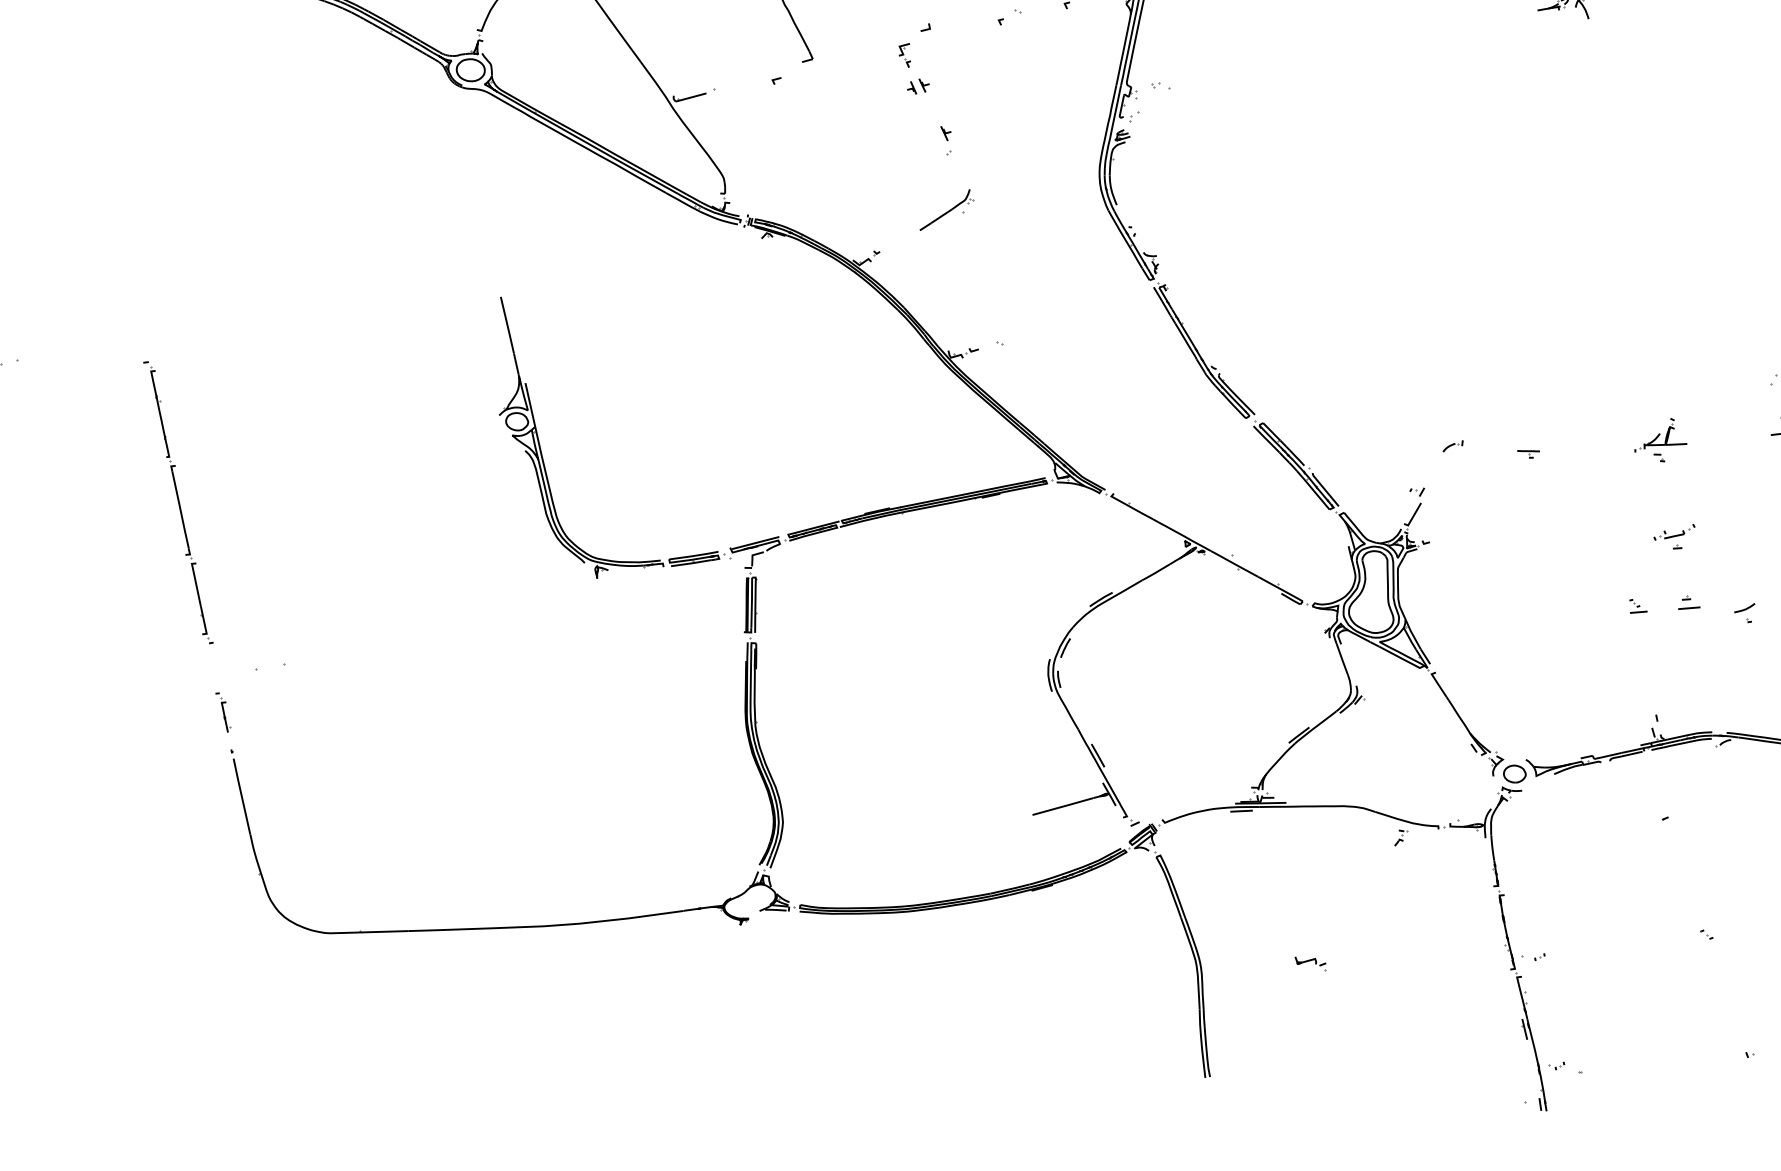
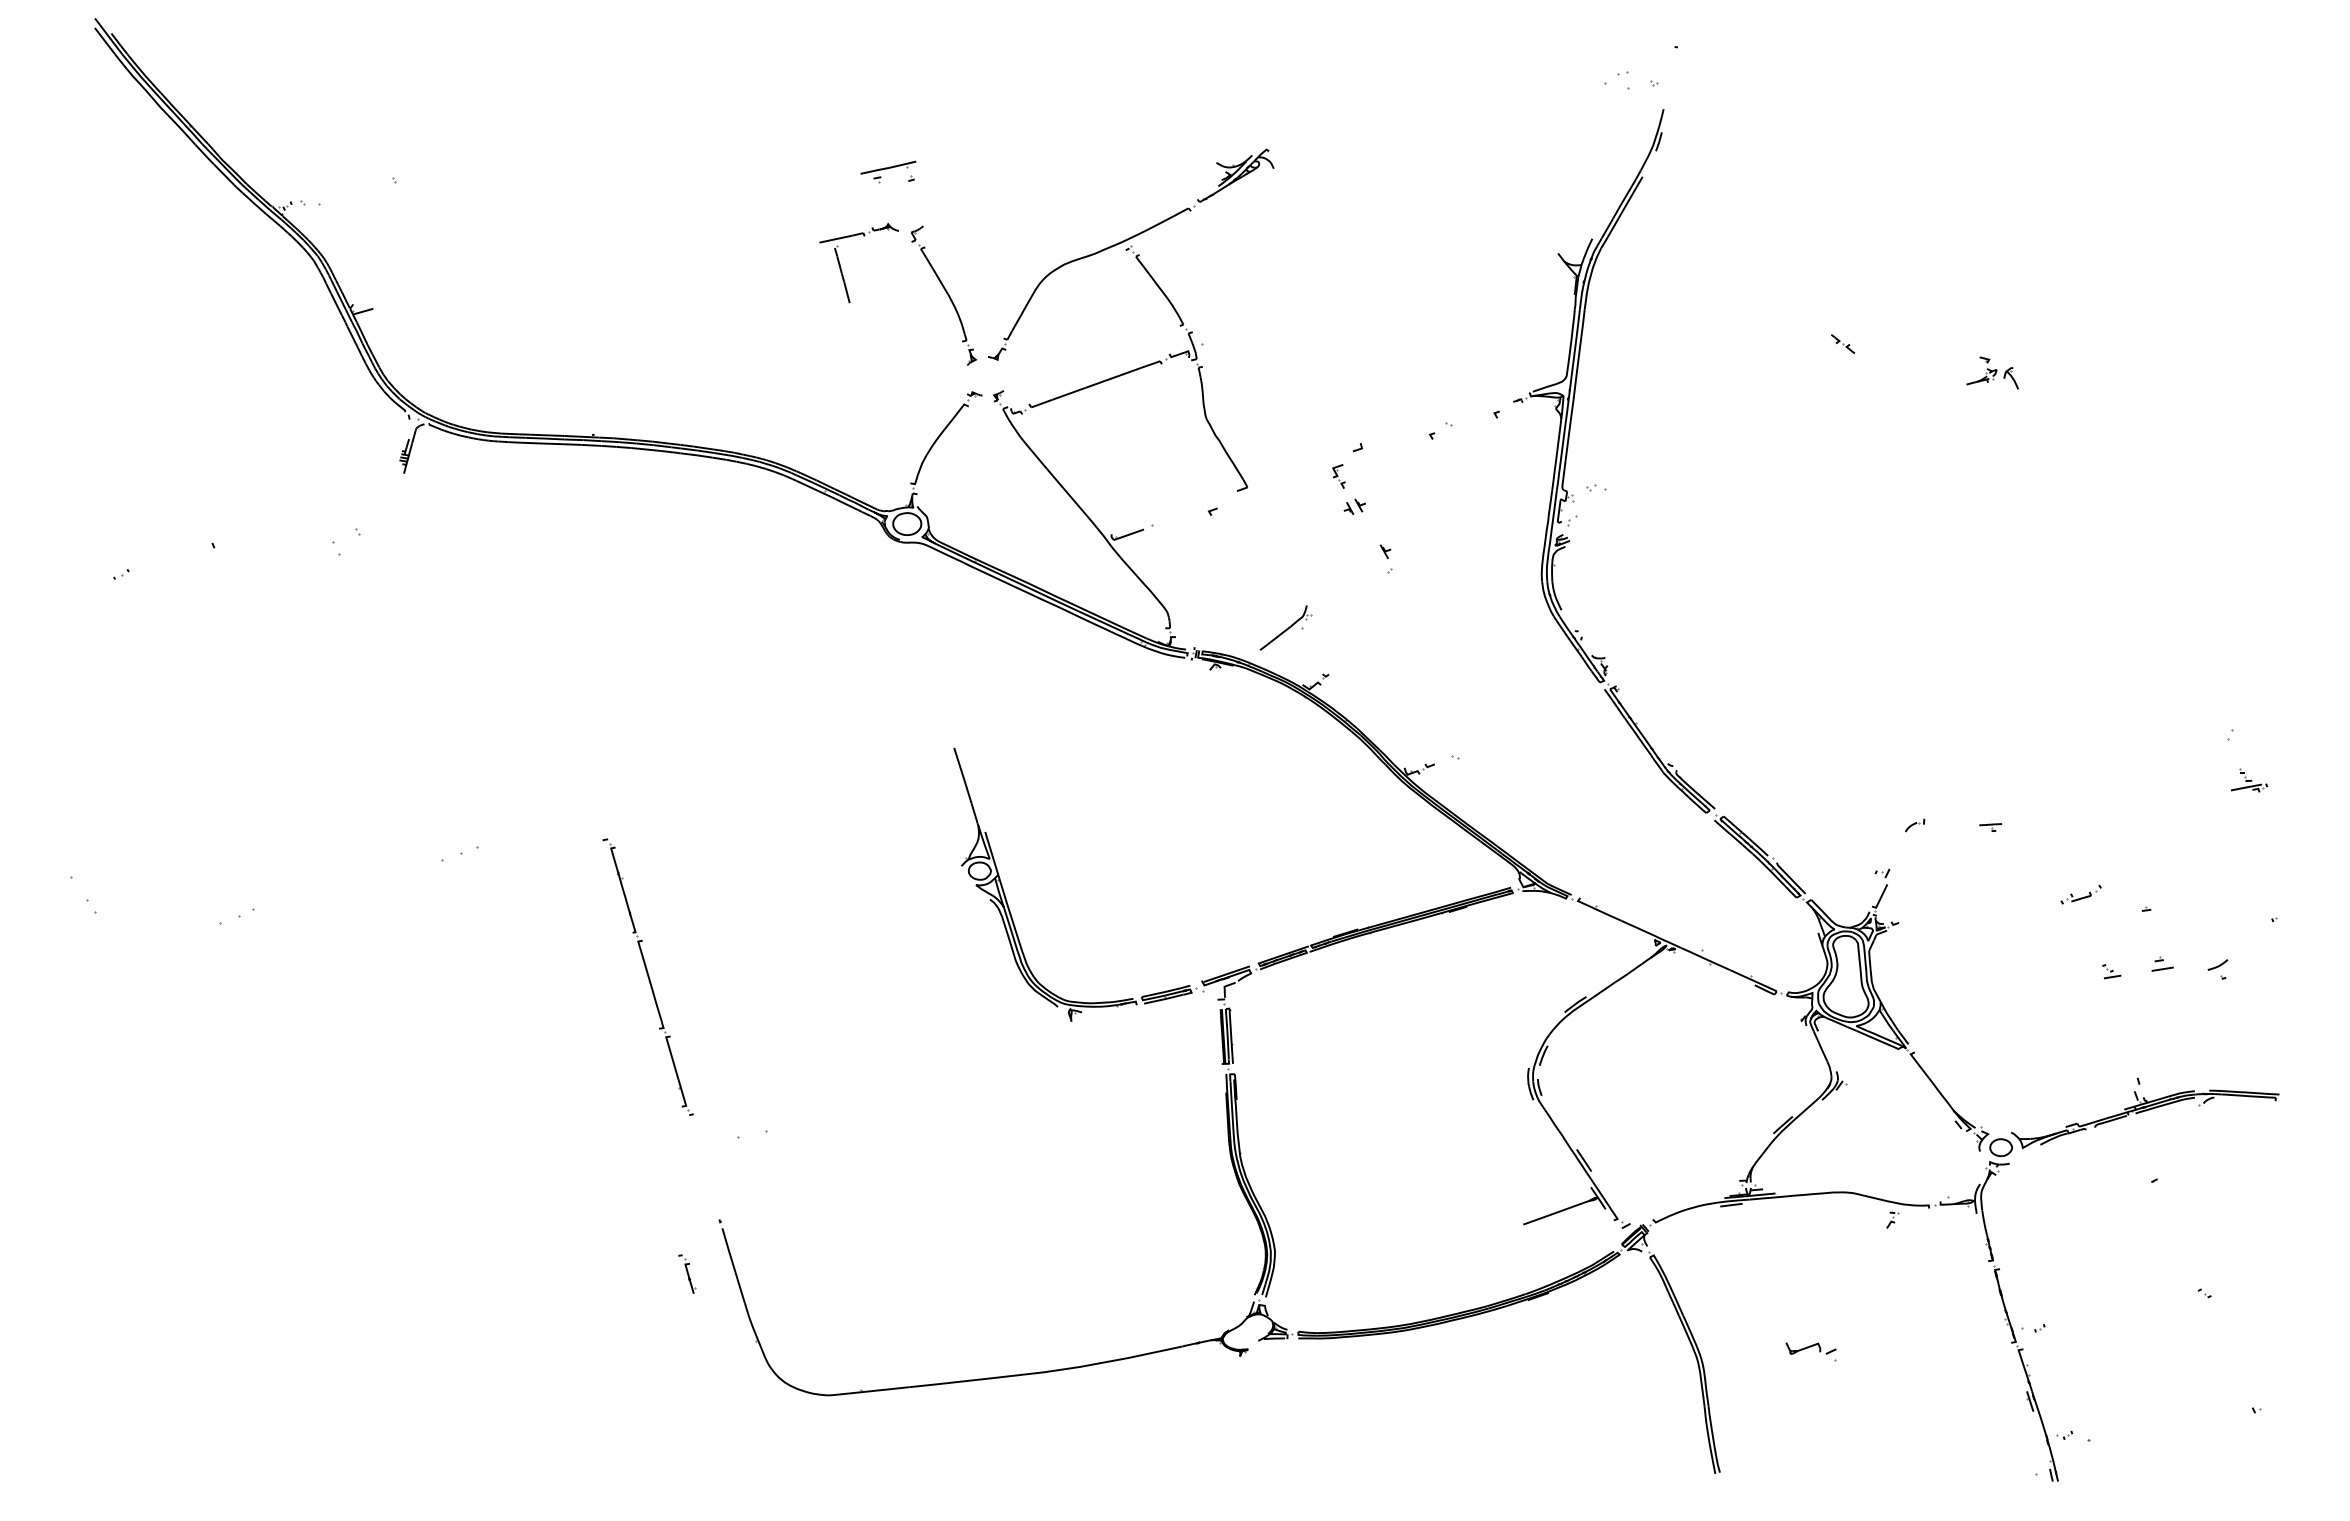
part: (946, 209) -> (1285, 627), moved
part: (1661, 438) -> (2122, 802), removed
part: (1673, 532) -> (2080, 894), moved
part: (223, 711) -> (687, 1273), moved
part: (1310, 964) -> (1811, 1352), size x1.6

